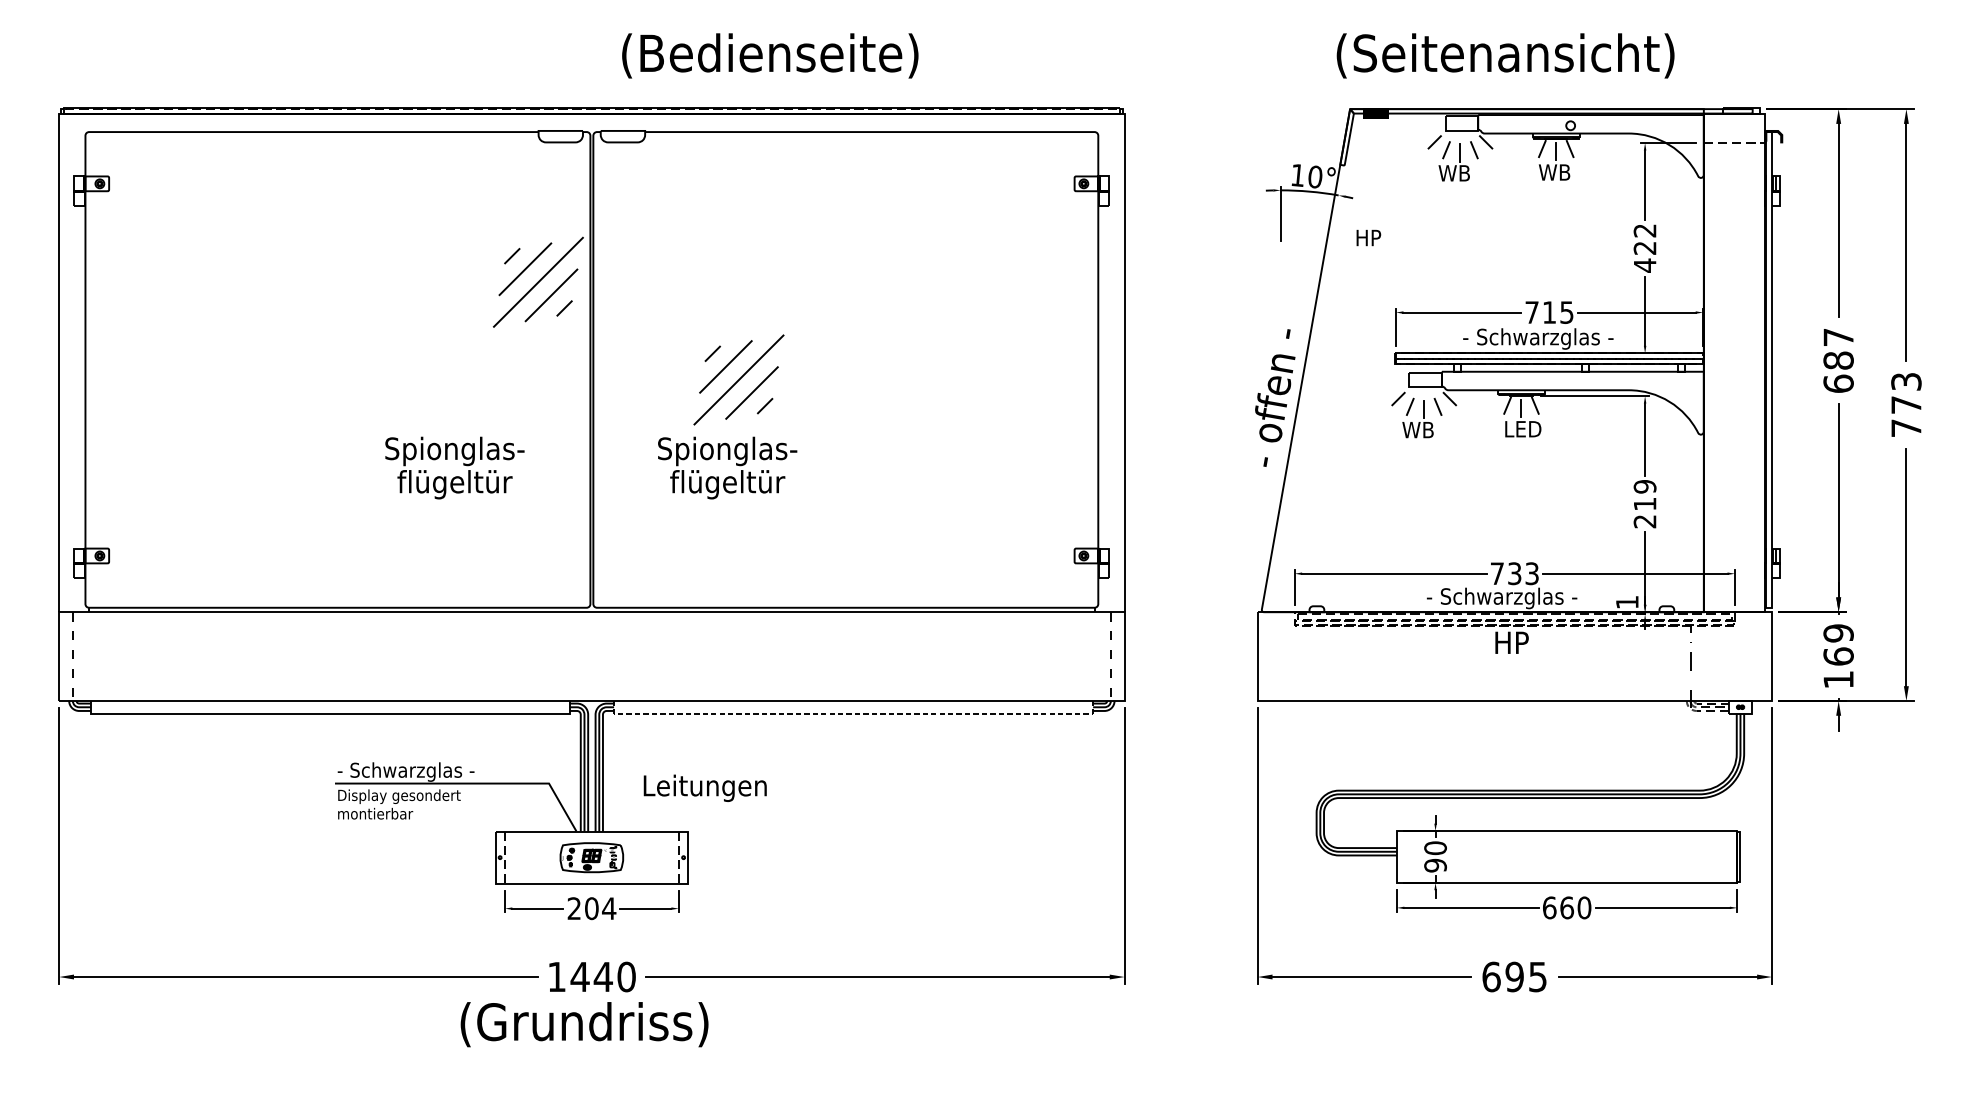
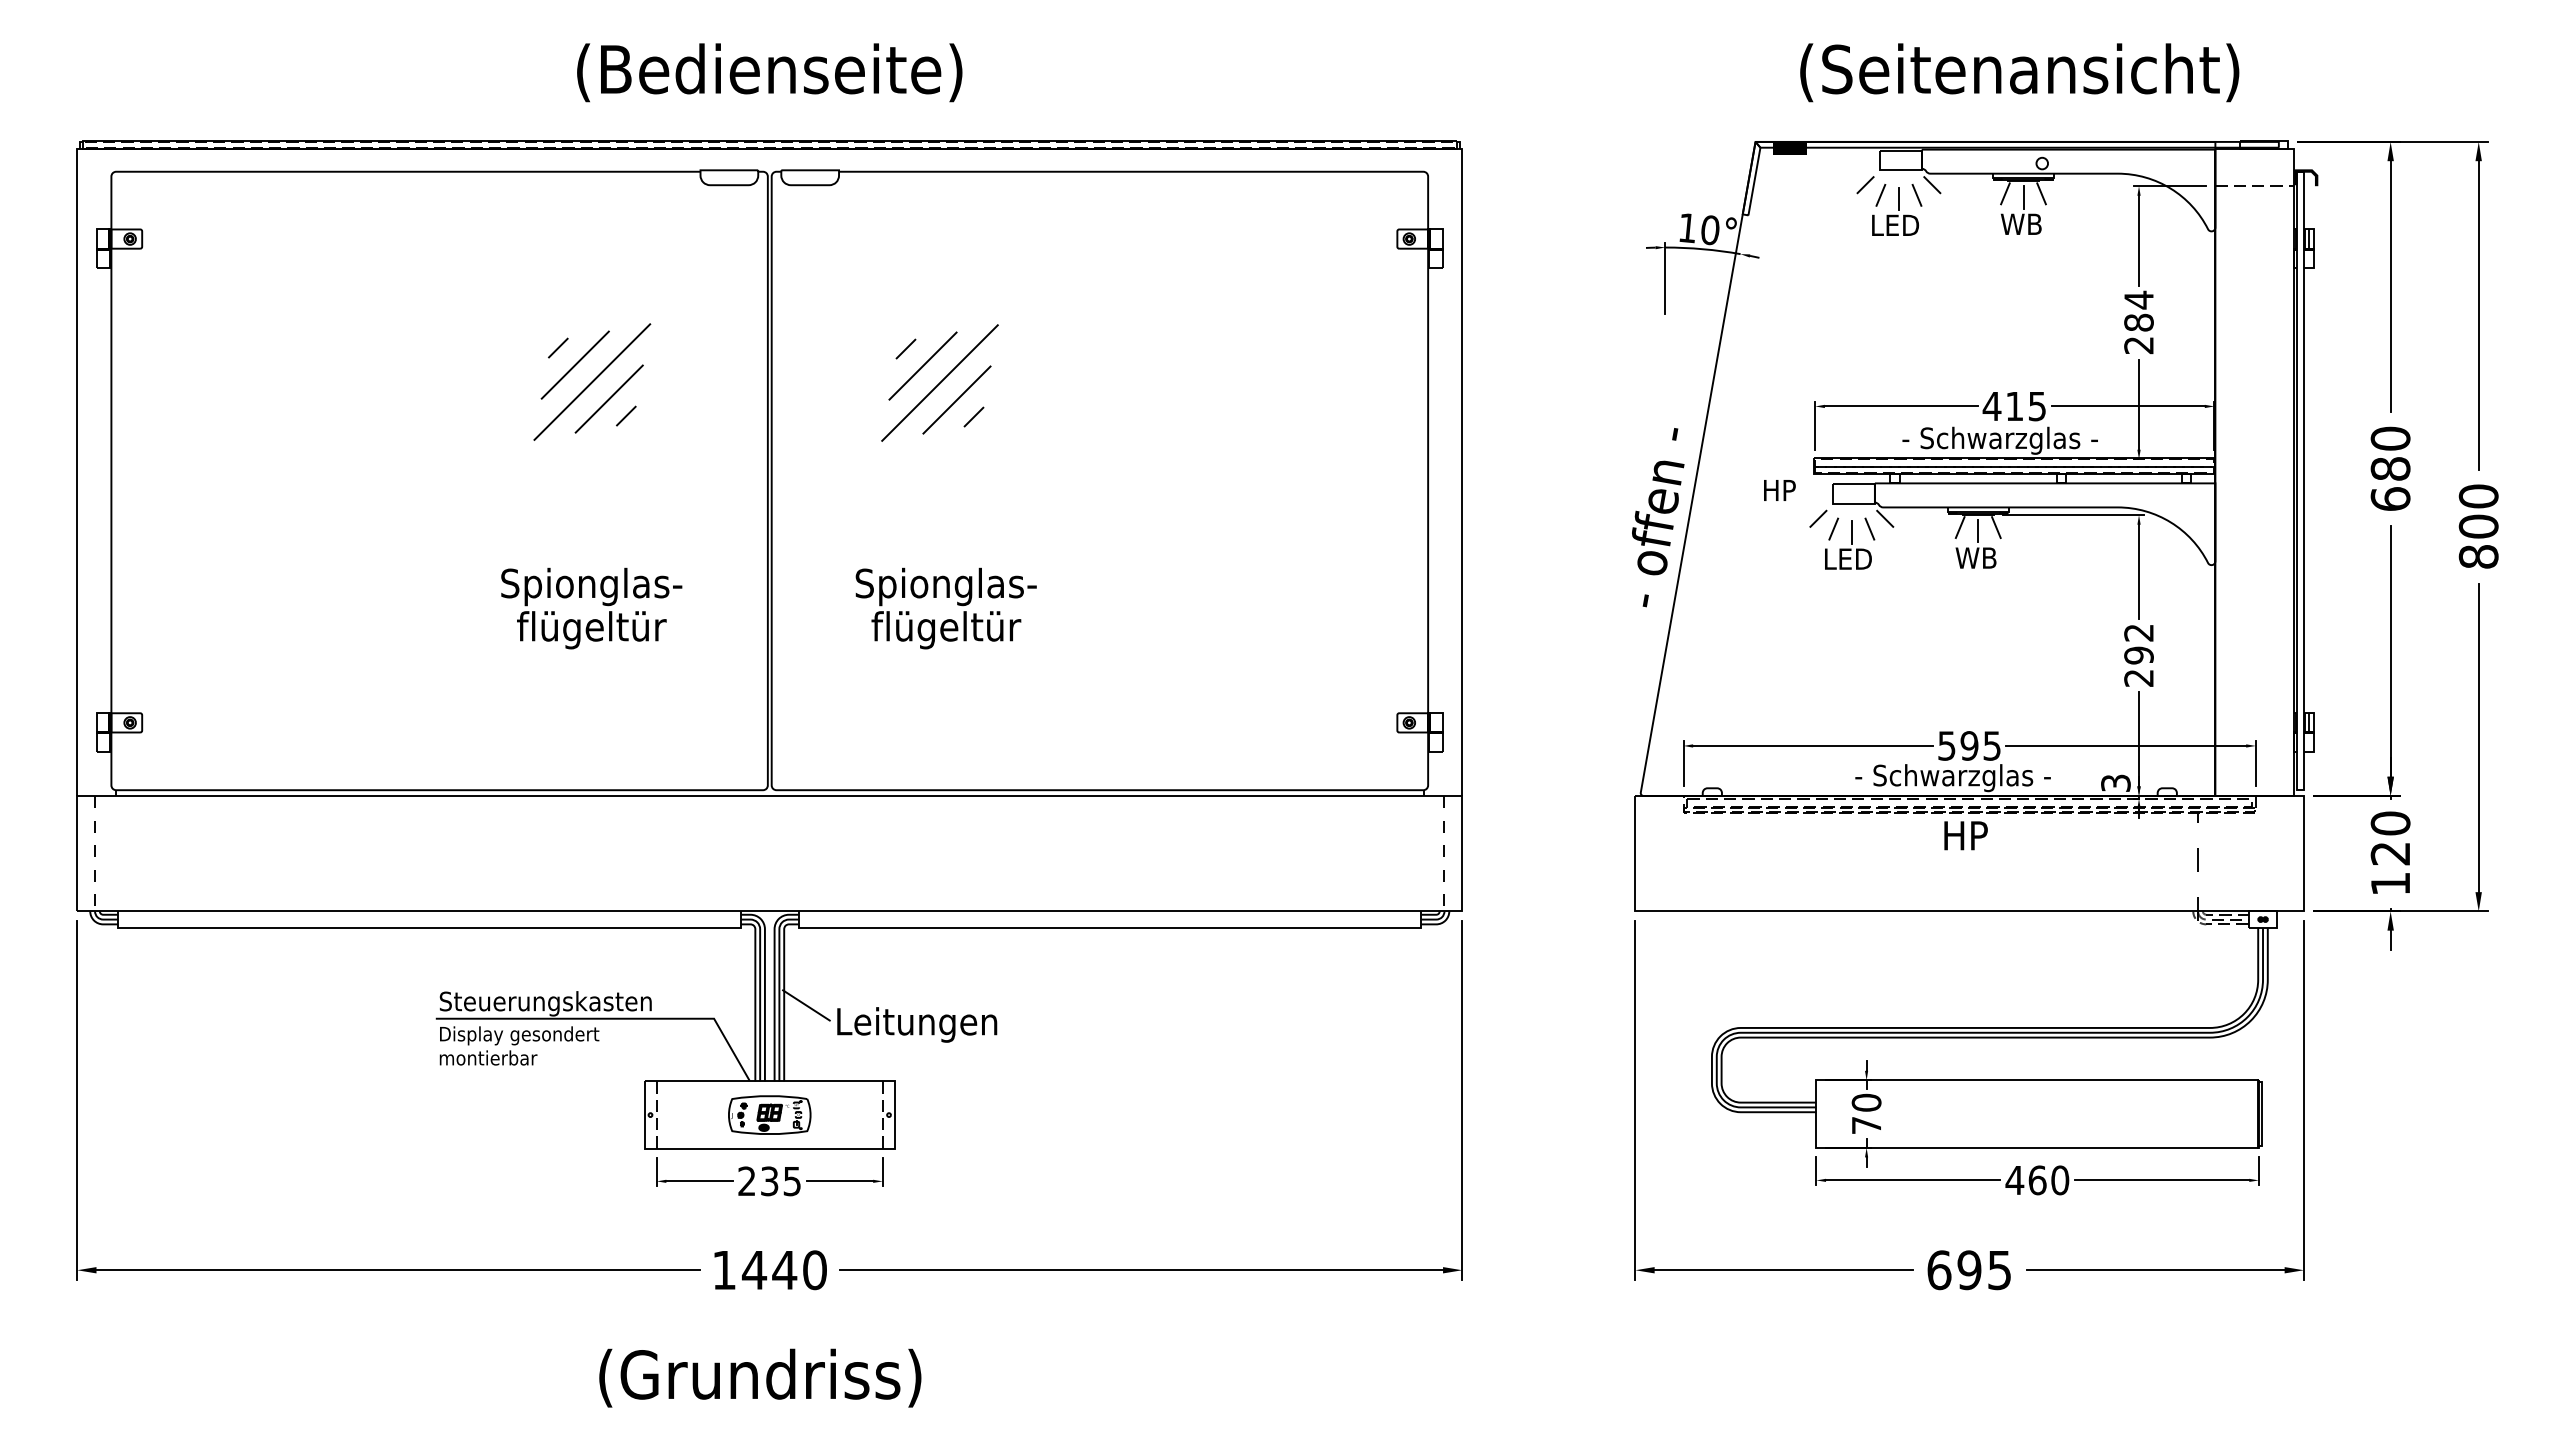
text: (770, 55) -> (769, 72), moved
text: (1505, 55) -> (2019, 72), moved
text: (1457, 172) -> (1894, 224), WB -> LED
text: (1368, 238) -> (1779, 490), moved
text: (1644, 248) -> (2138, 322), 422 -> 284
part: (538, 281) -> (592, 381), moved
text: (1531, 312) -> (1991, 406), 715 -> 415
text: (1838, 337) -> (2390, 438), 687 -> 680
part: (738, 379) -> (939, 382), moved
text: (1906, 404) -> (2478, 526), 773 -> 800
text: (1522, 428) -> (1979, 557), LED -> WB
text: (1420, 429) -> (1847, 558), WB -> LED
text: (1644, 495) -> (2138, 644), 219 -> 292
text: (1514, 573) -> (1969, 745), 733 -> 595
text: (1627, 601) -> (2115, 782), 1 -> 3
text: (1838, 644) -> (2390, 838), 169 -> 120
line: (853, 713) -> (1109, 927), dashed -> solid
text: (419, 771) -> (545, 1003), - Schwarzglas - -> Steuerungskasten
line: (620, 773) -> (806, 1005), added
text: (1435, 865) -> (1866, 1125), 90 -> 70
text: (1549, 907) -> (2014, 1180), 660 -> 460
text: (600, 908) -> (780, 1181), 204 -> 235
text: (584, 1024) -> (760, 1377), moved

